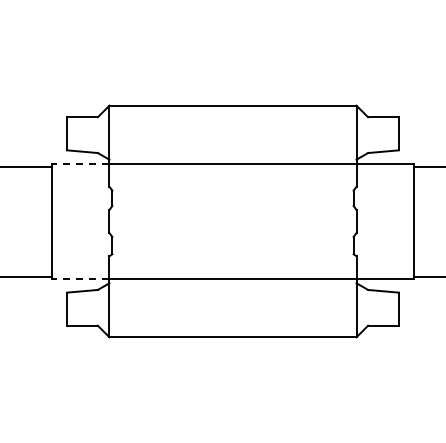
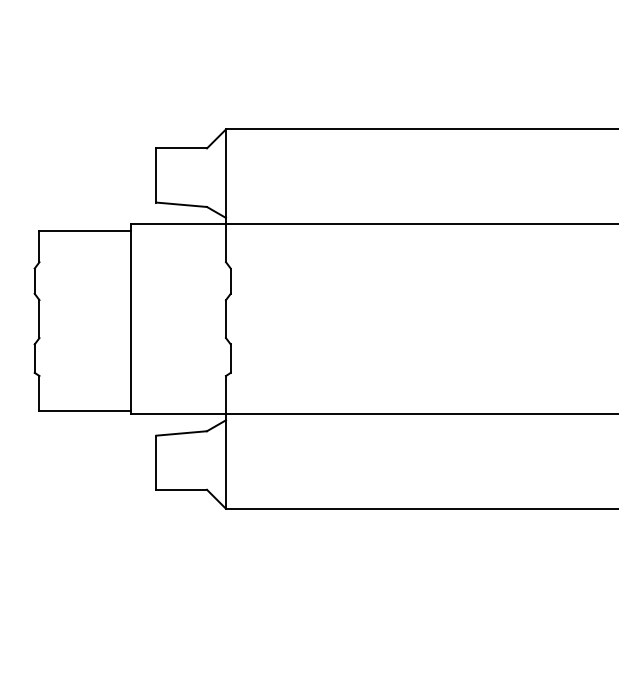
line: (80, 163) -> (178, 224), dashed -> solid
line: (80, 279) -> (178, 414), dashed -> solid

